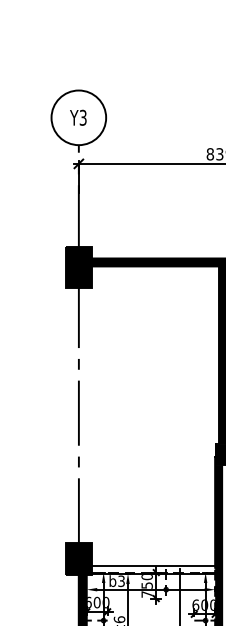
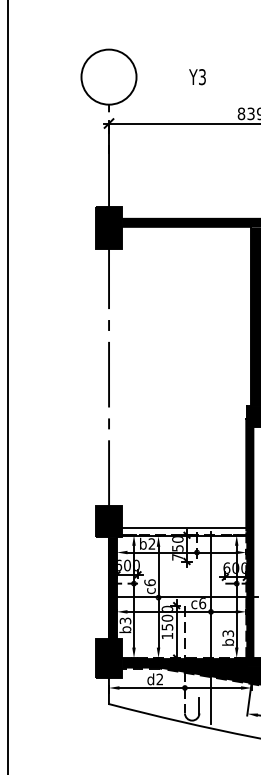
text: (78, 118) -> (197, 77), moved
text: (121, 580) -> (151, 543), b3 -> b2

